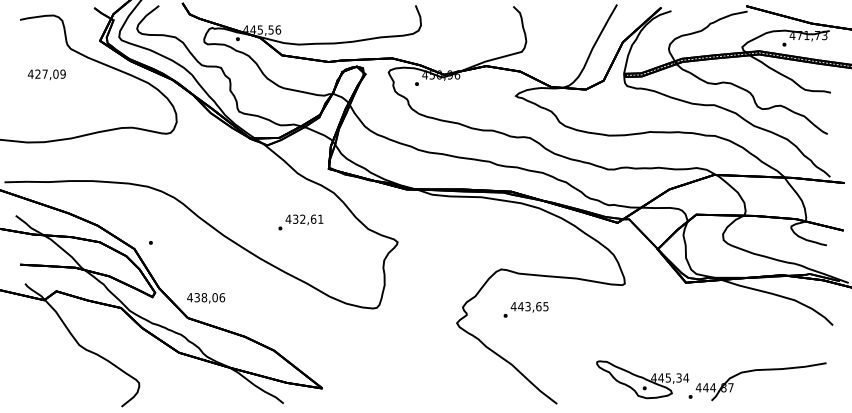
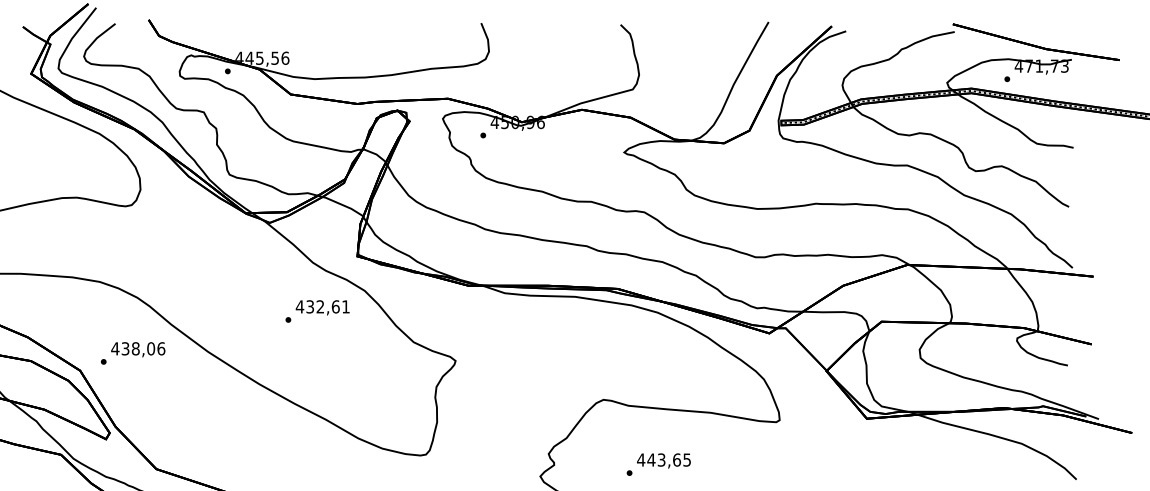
text: (300, 222) -> (317, 311), moved
text: (206, 298) -> (138, 349), moved
text: (525, 309) -> (657, 464), moved

